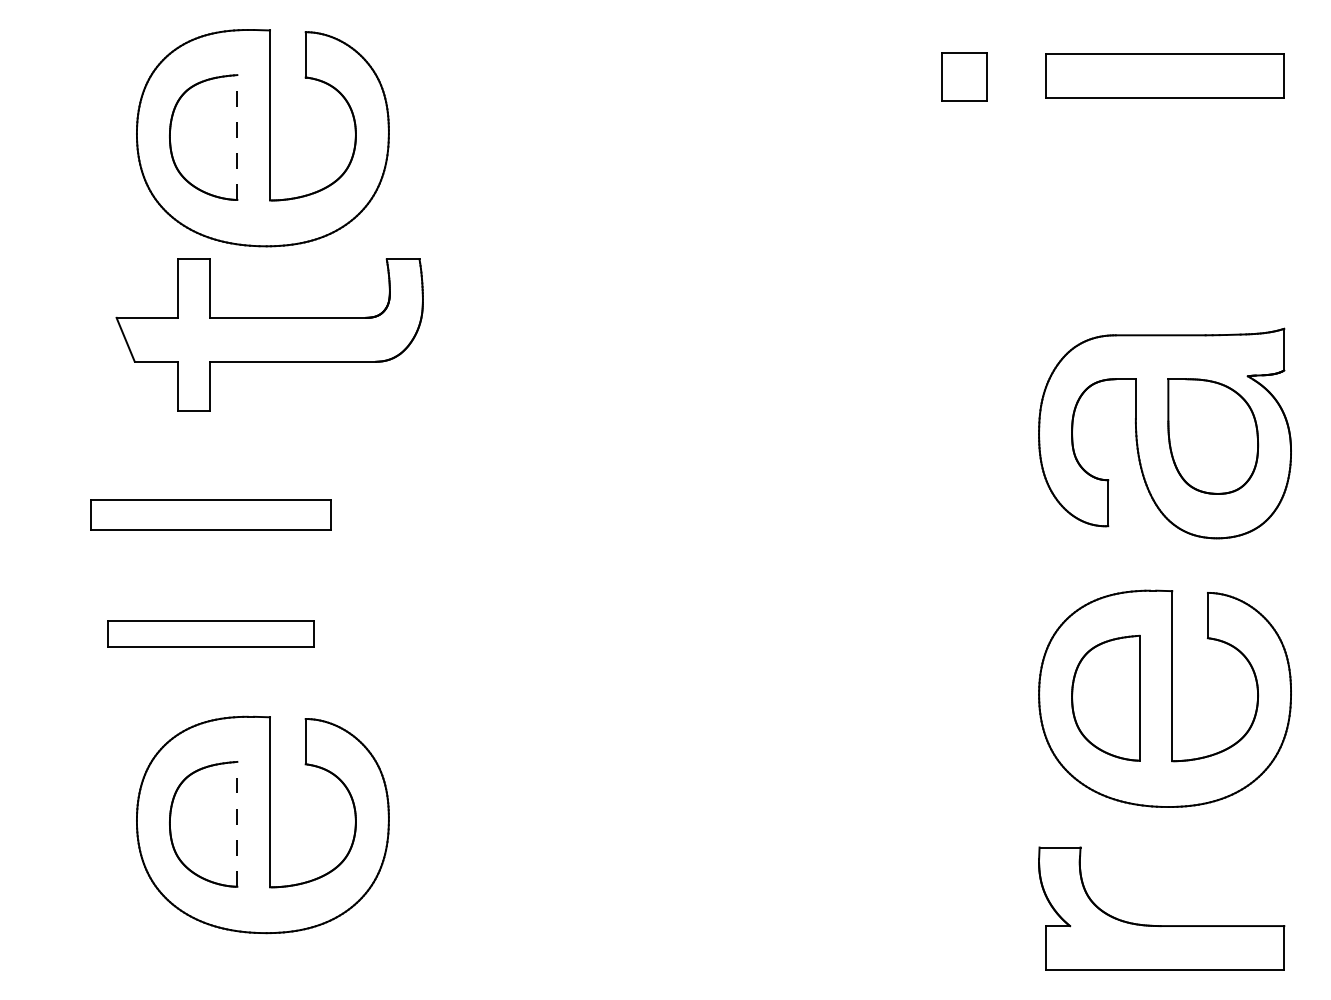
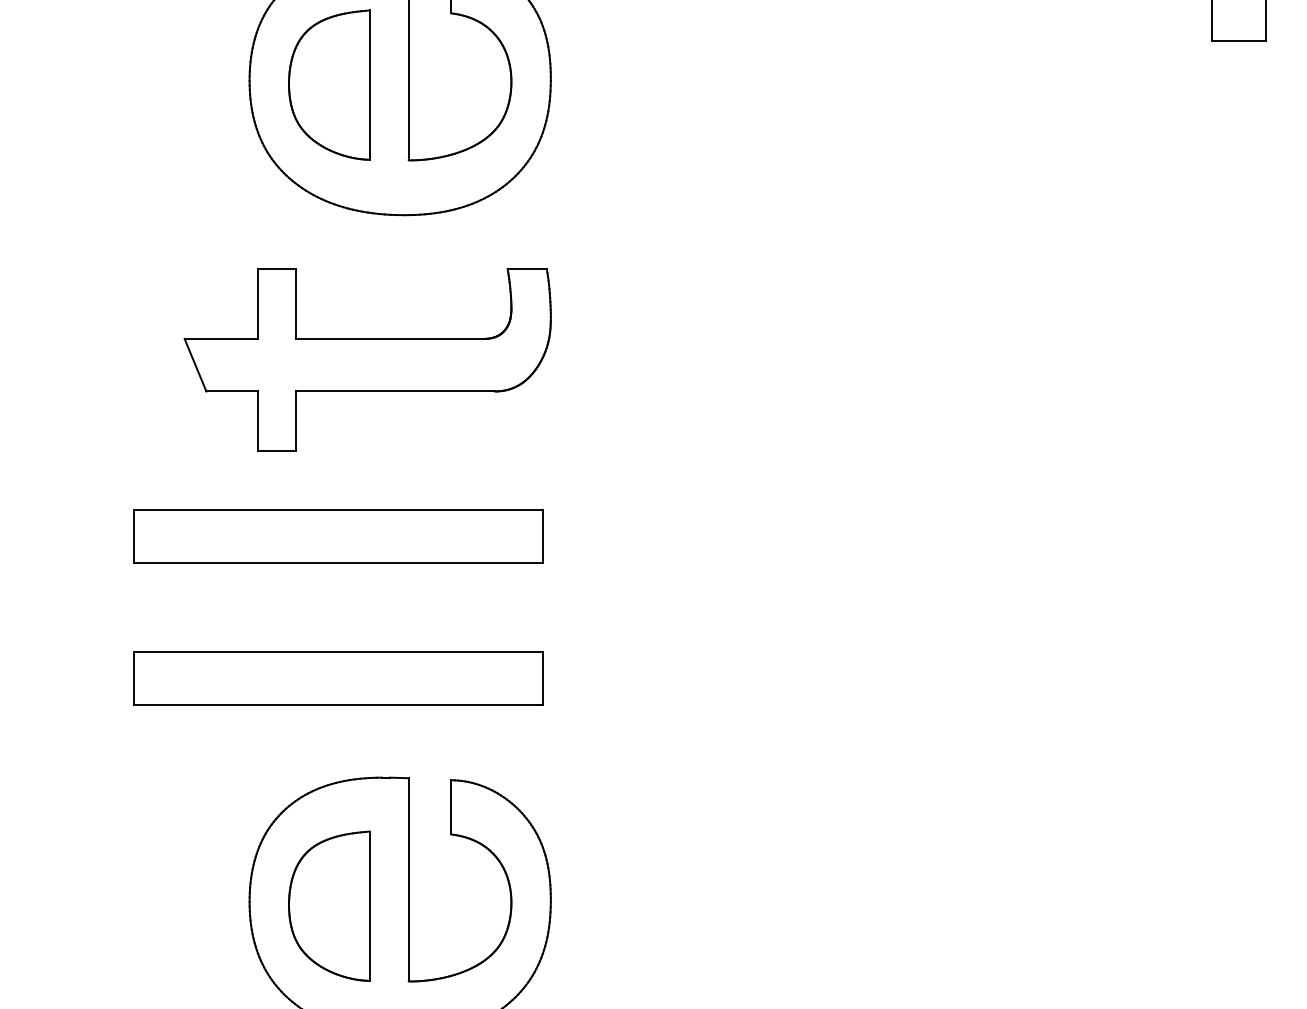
line: (237, 137) -> (369, 85), dashed -> solid
part: (269, 334) -> (367, 358), moved
part: (210, 514) -> (337, 535), size x1.43
part: (210, 633) -> (337, 678), size x1.67
line: (237, 823) -> (369, 905), dashed -> solid

